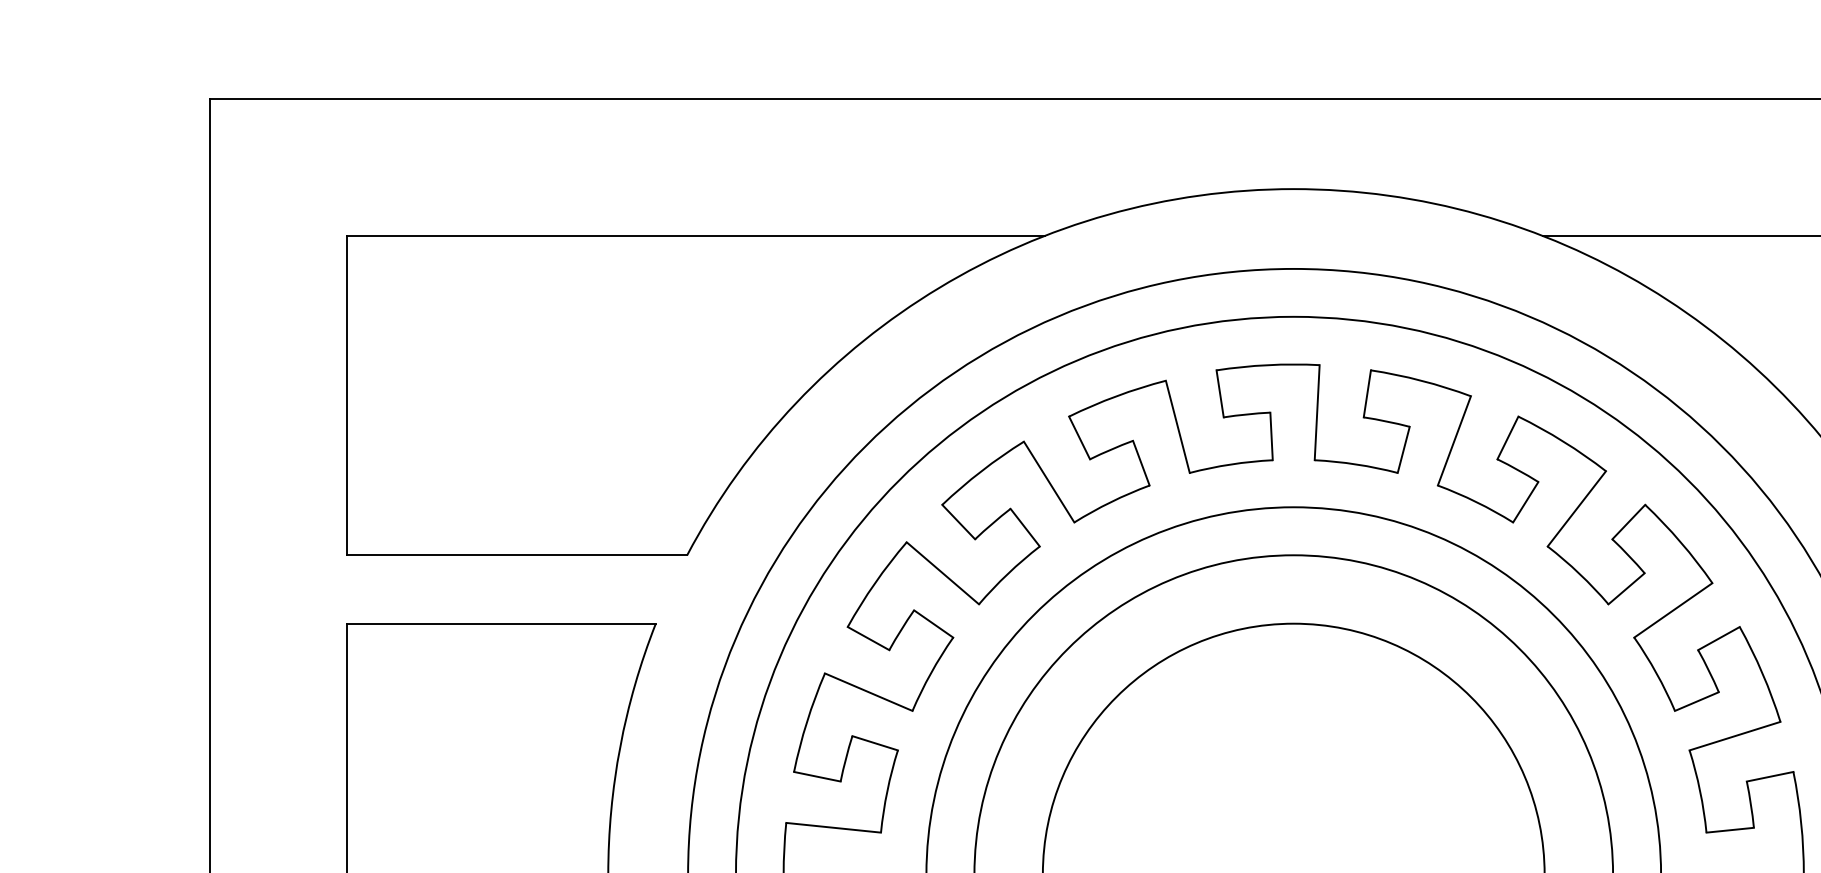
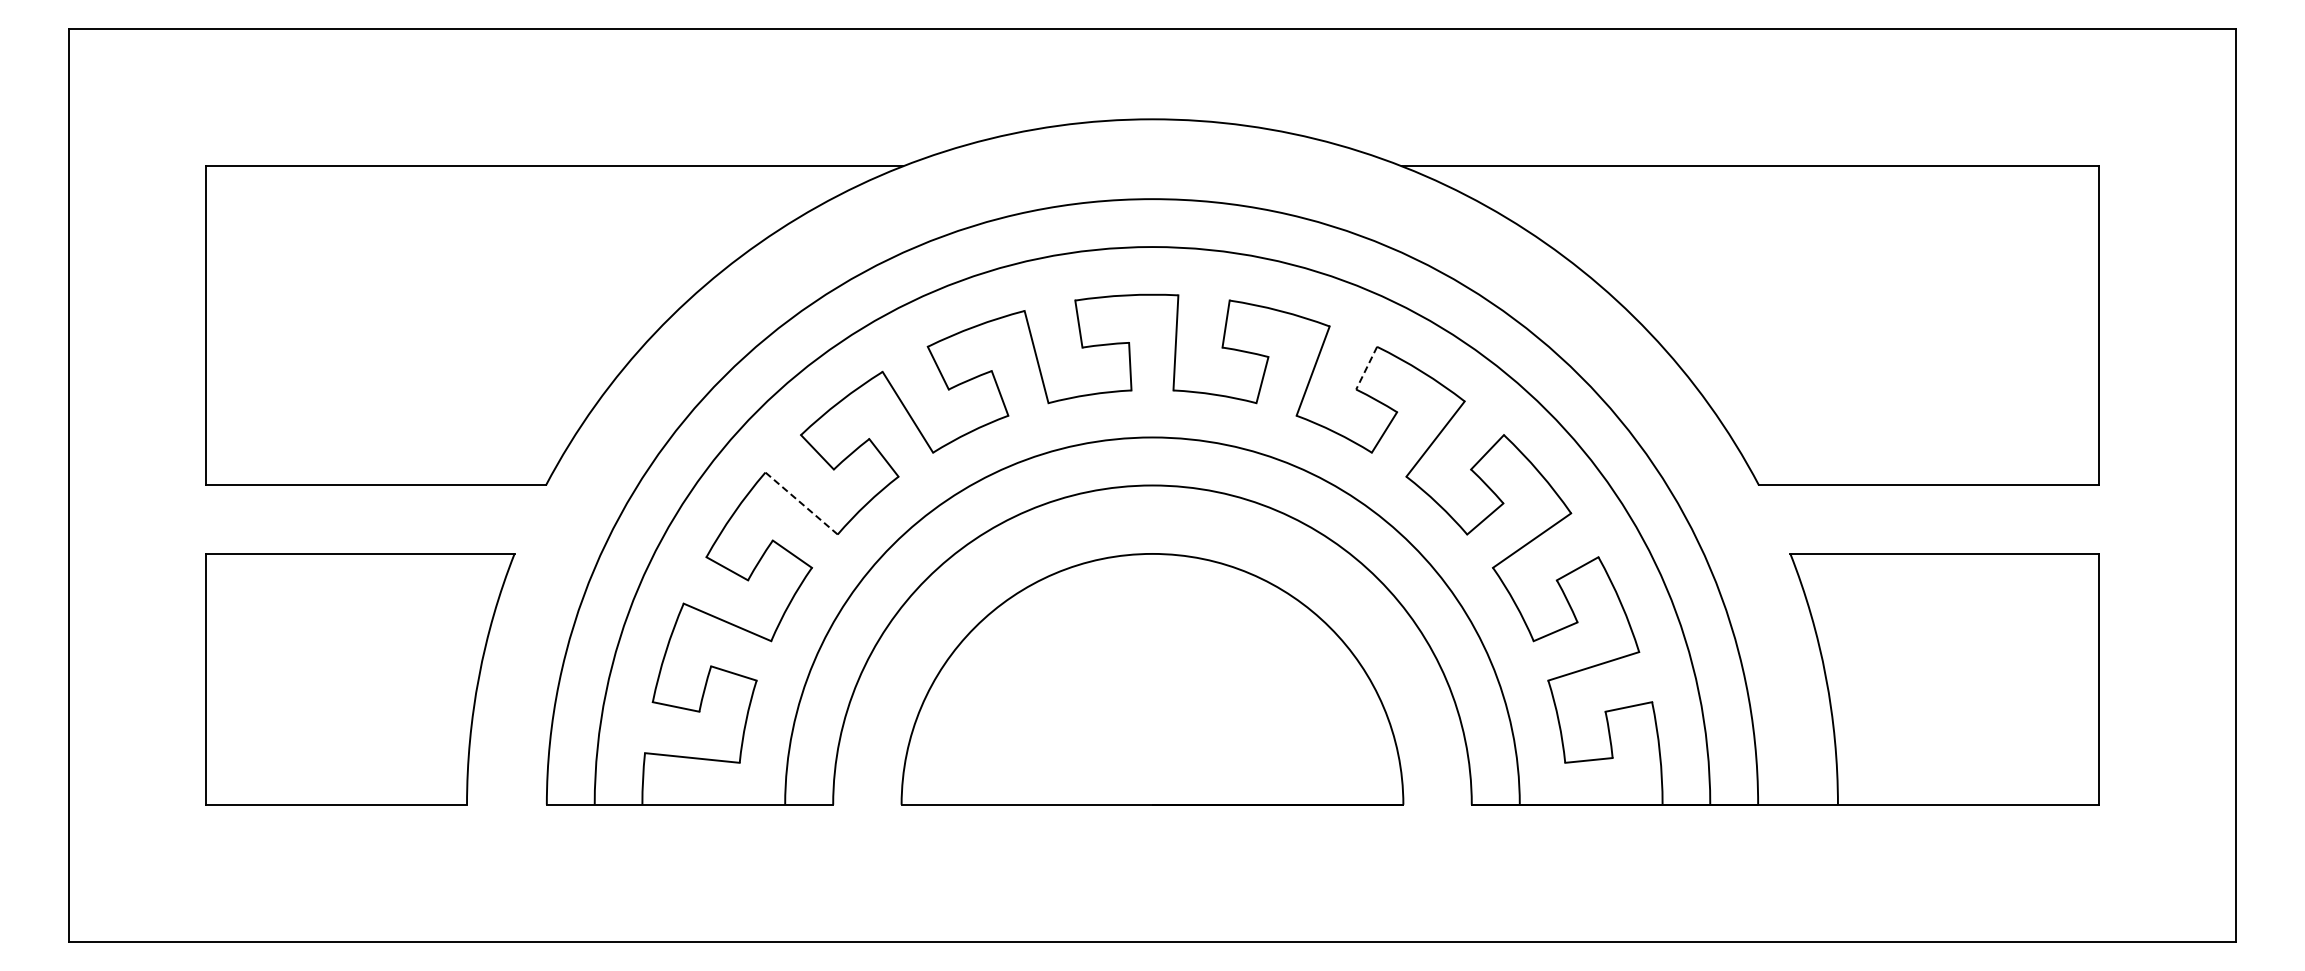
line: (1507, 438) -> (1366, 368), solid -> dashed
line: (942, 573) -> (801, 503), solid -> dashed

